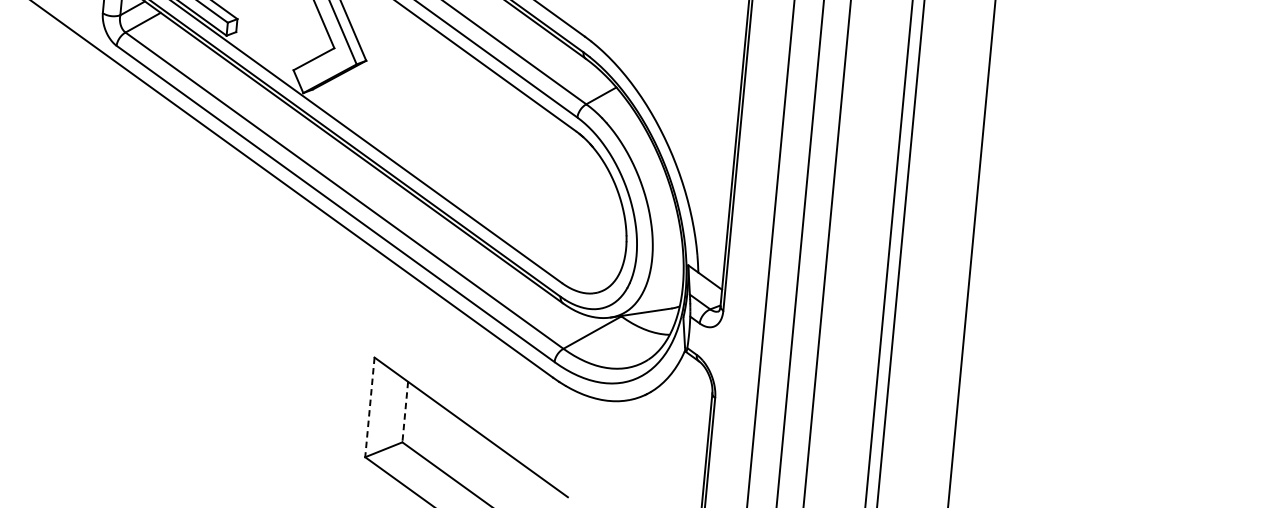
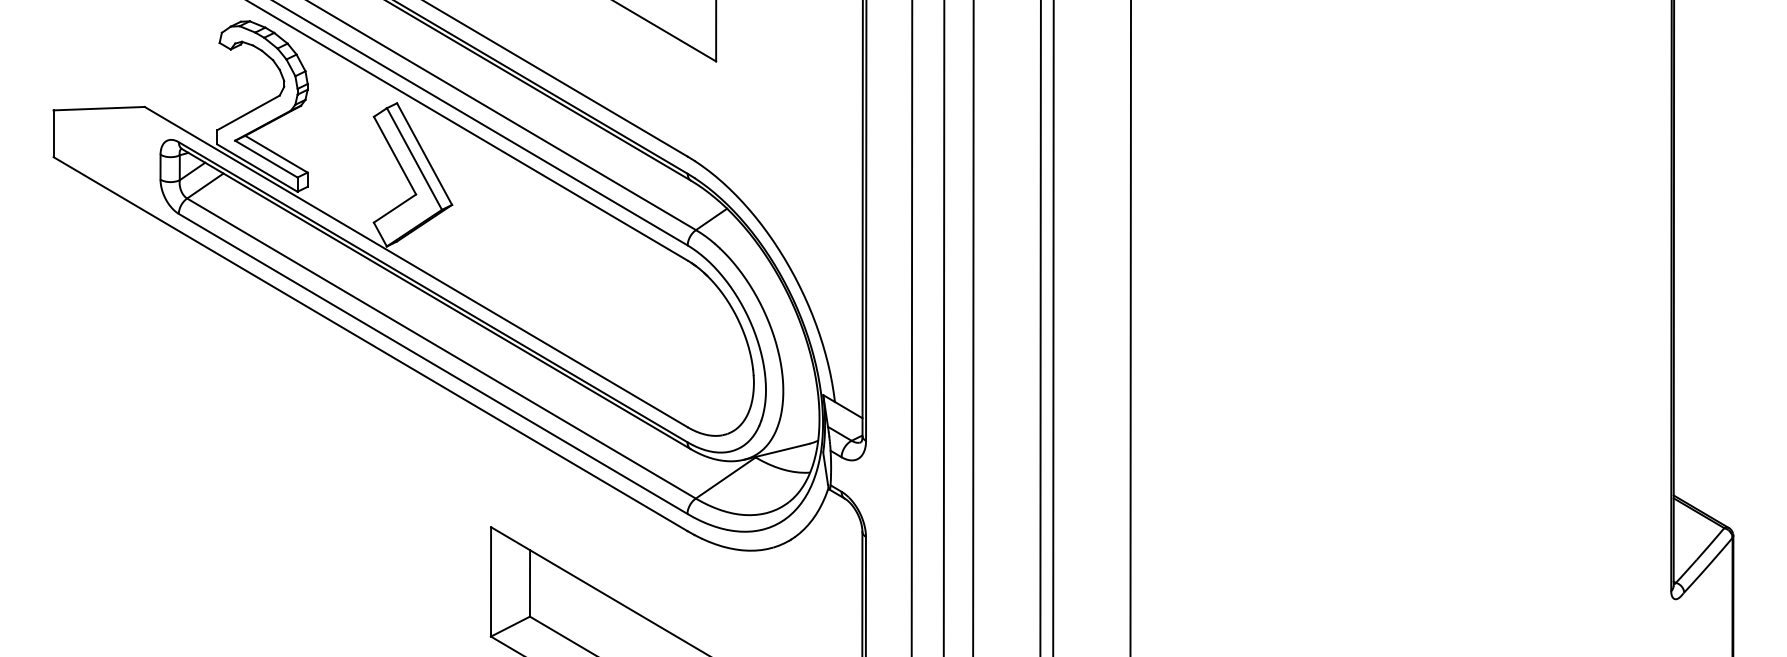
line: (370, 407) -> (491, 581), dashed -> solid
line: (405, 412) -> (530, 583), dashed -> solid

